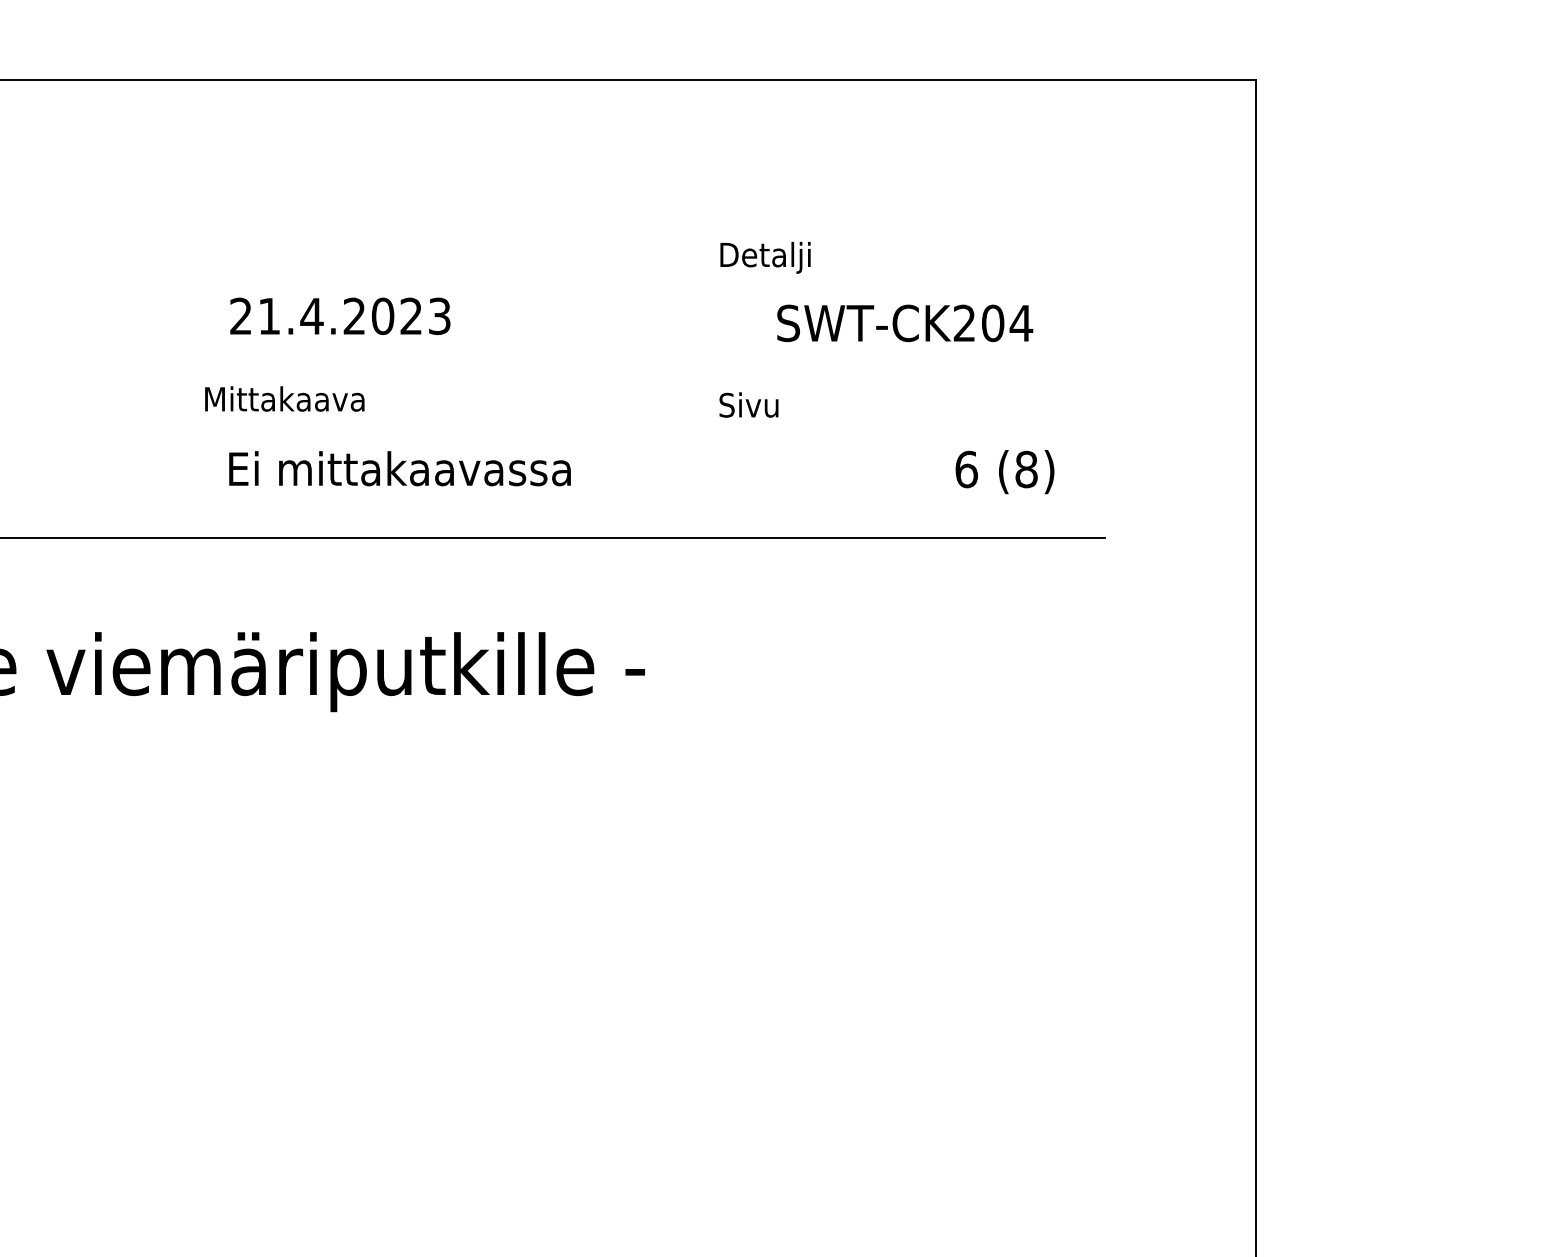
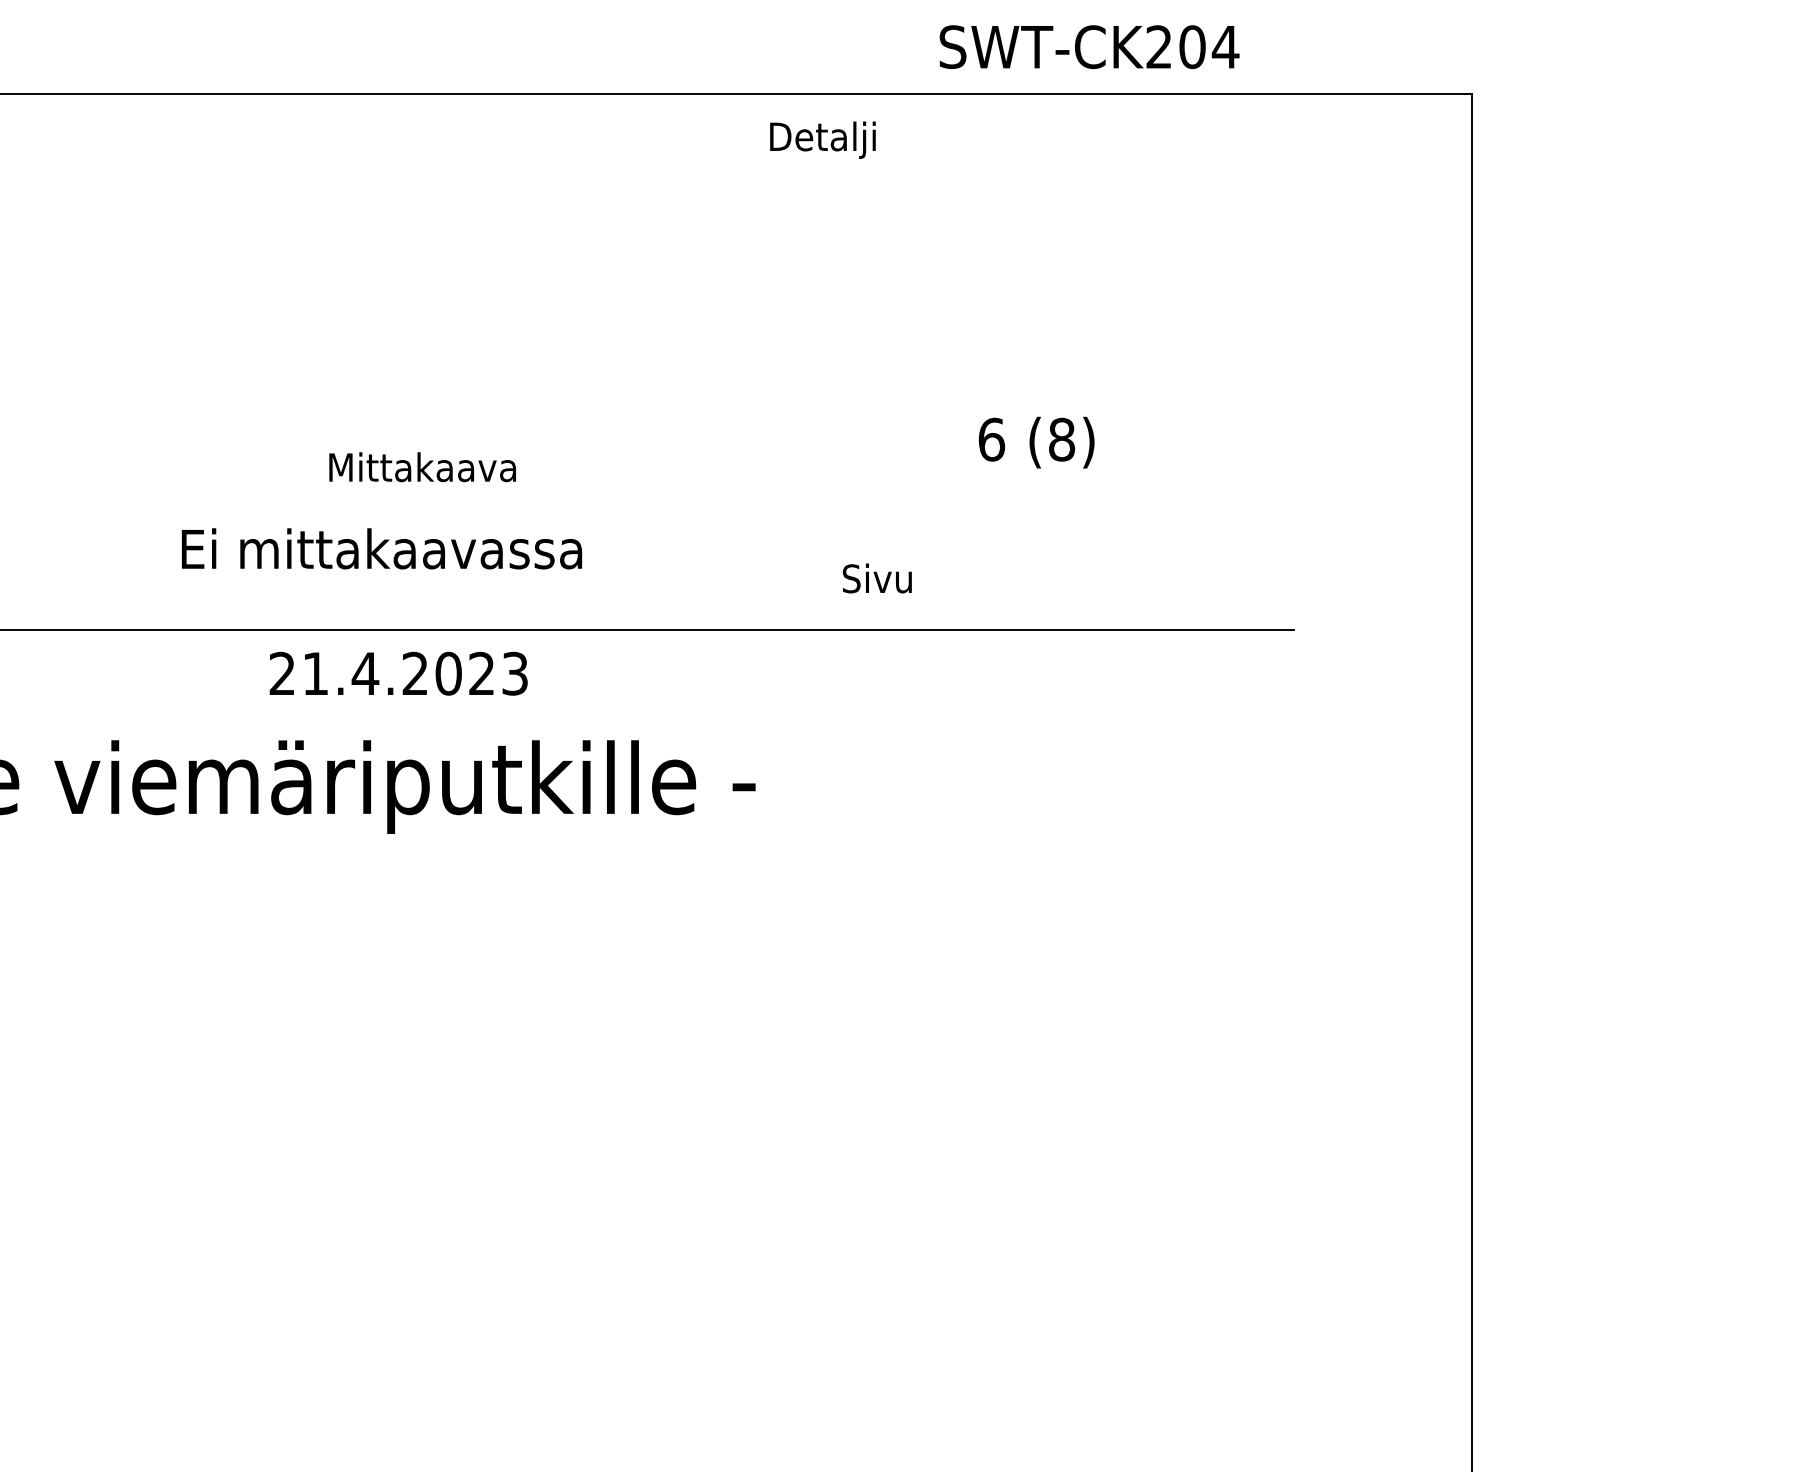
text: (765, 257) -> (822, 139), moved
text: (340, 316) -> (398, 673), moved
text: (905, 323) -> (1089, 47), moved
text: (284, 398) -> (422, 466), moved
text: (748, 404) -> (876, 577), moved
text: (399, 468) -> (381, 548), moved
text: (1004, 472) -> (1036, 443), moved

